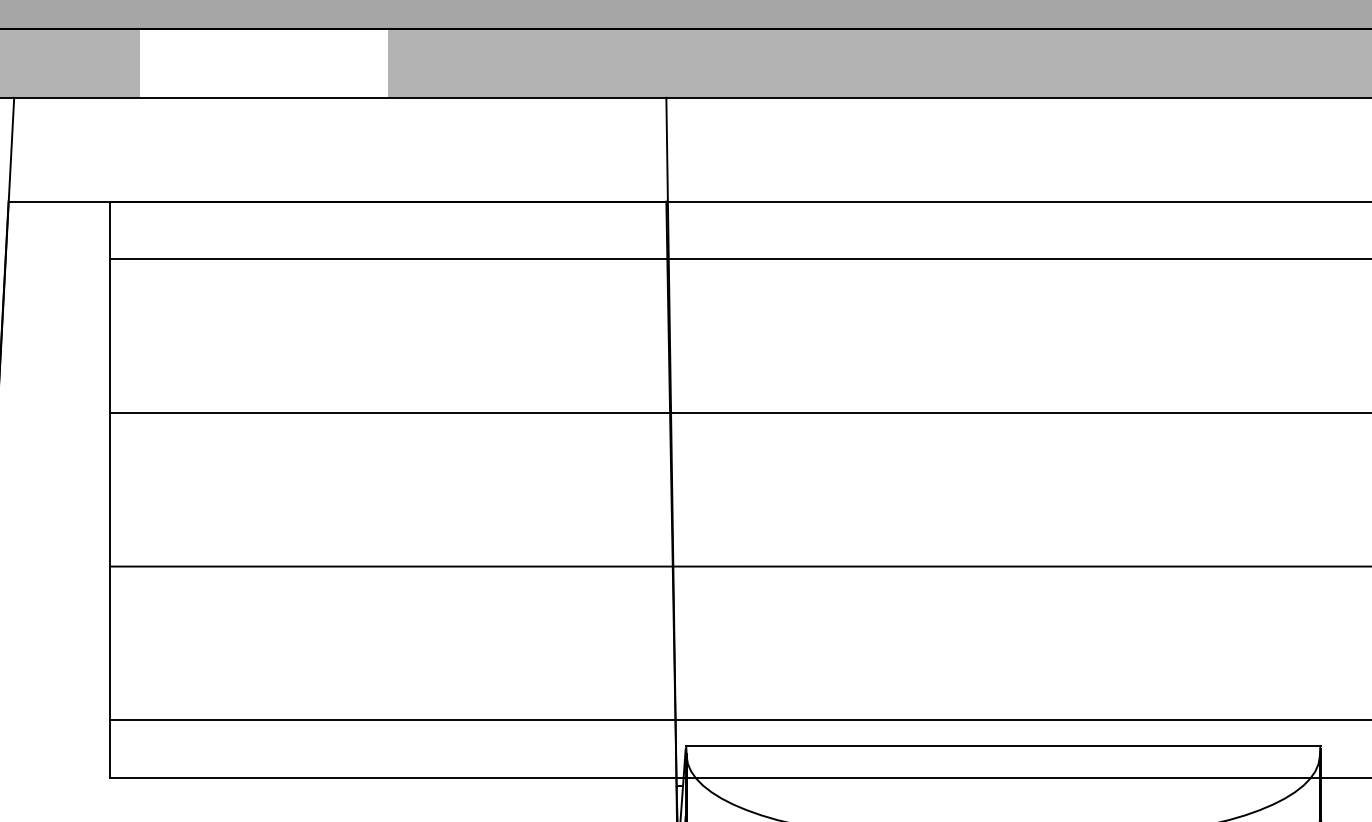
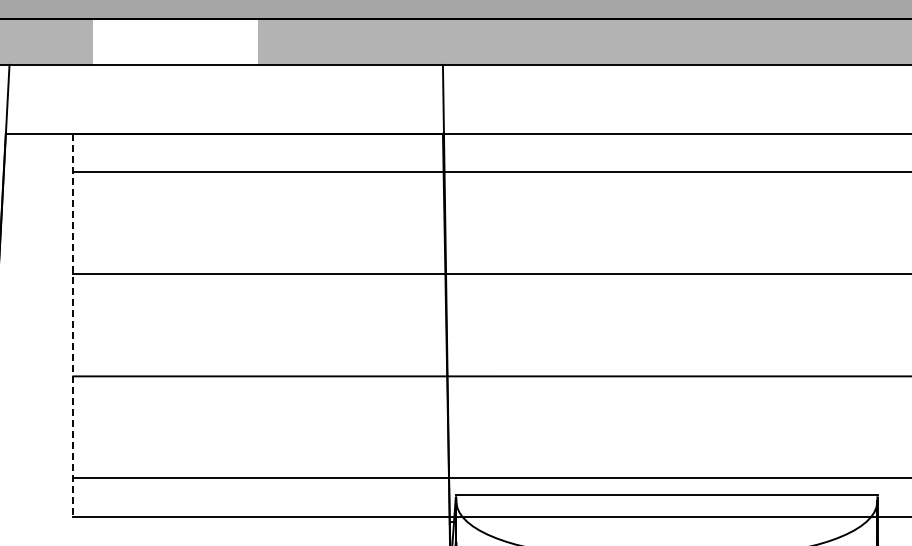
line: (110, 489) -> (73, 325), solid -> dashed

